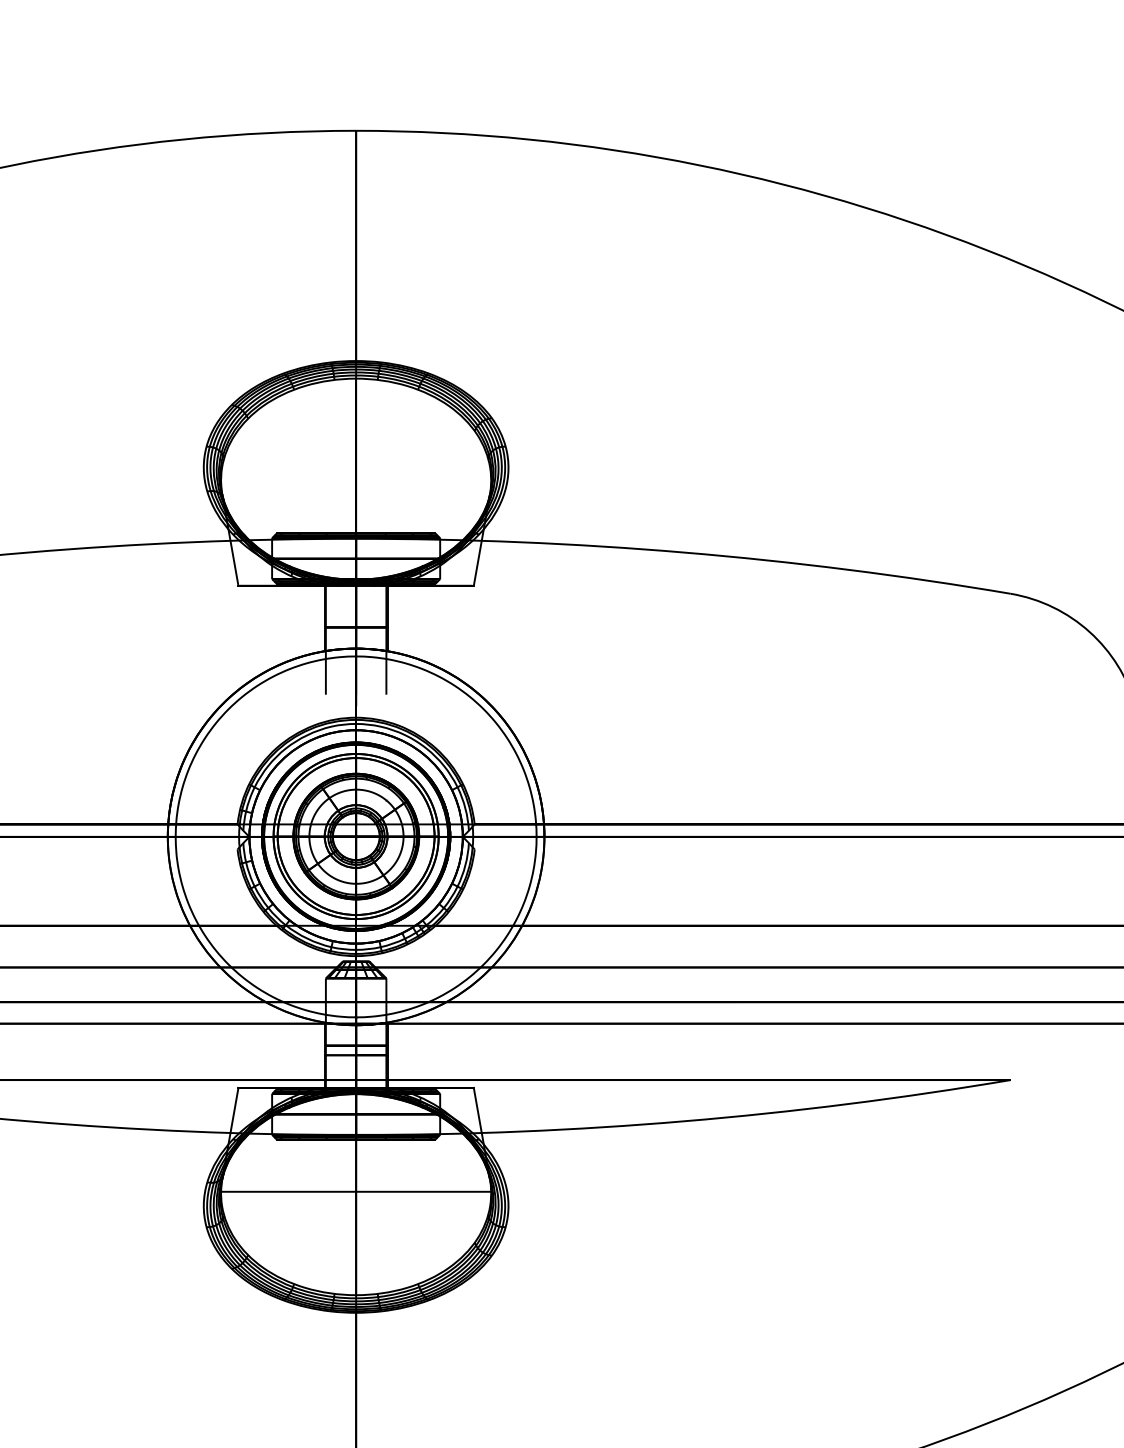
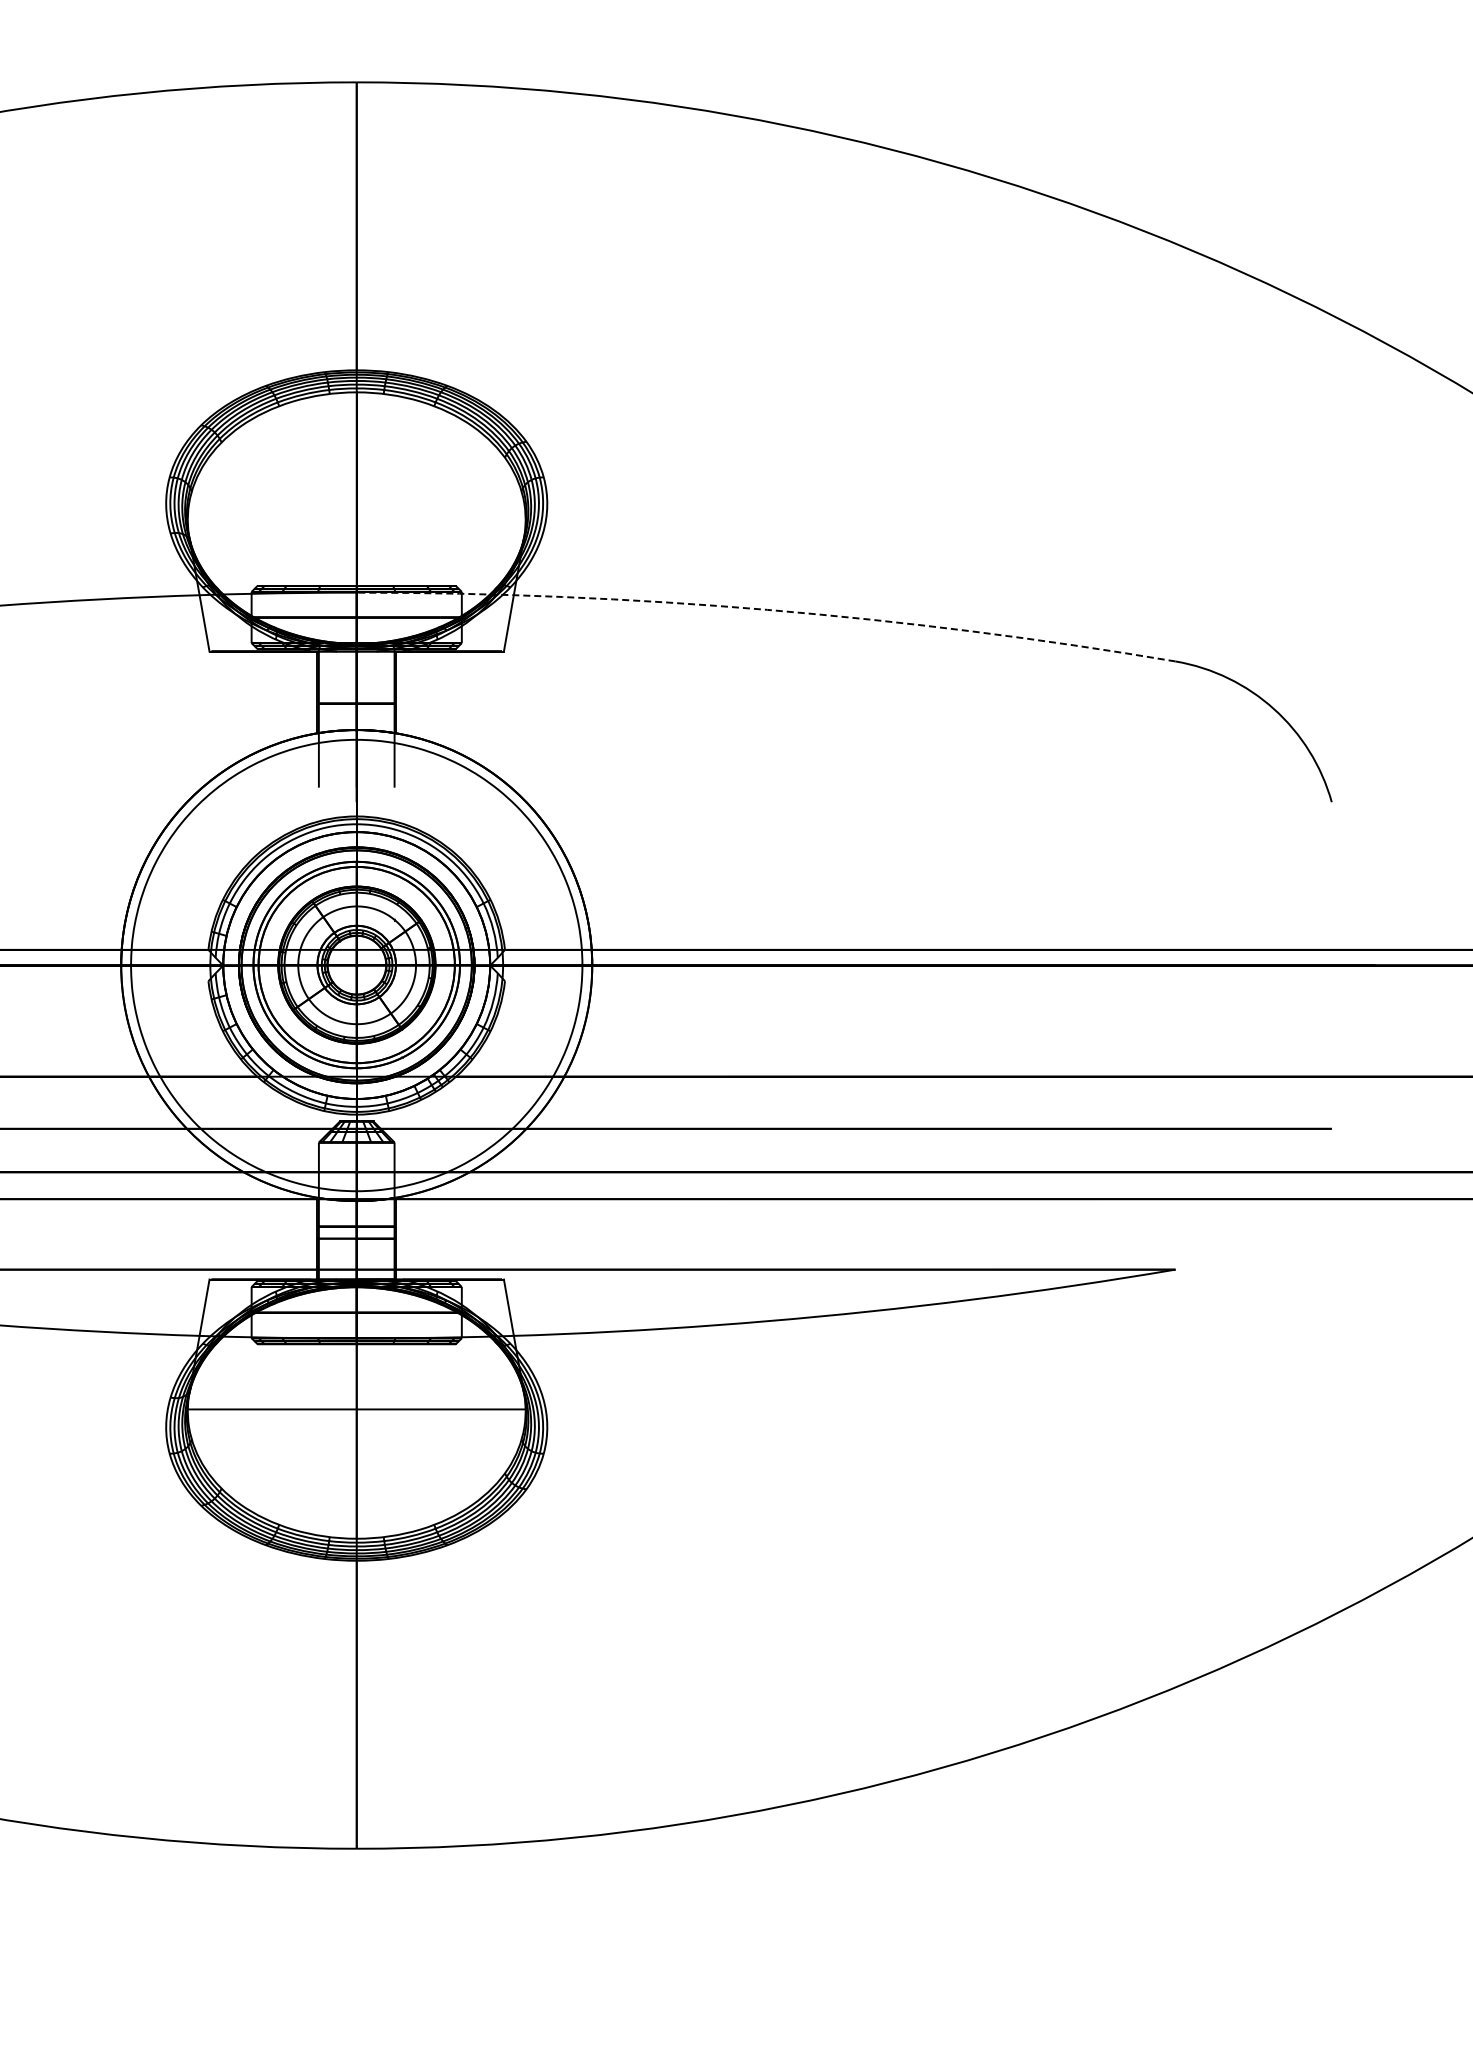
arc: (684, 552) -> (767, 609), solid -> dashed

